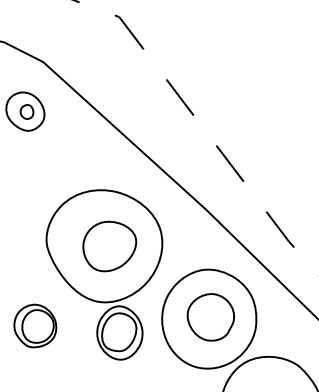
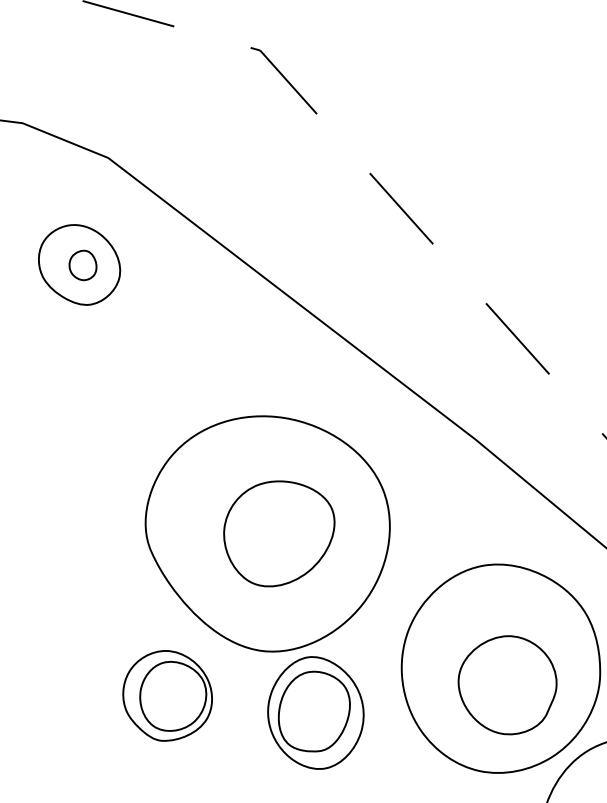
part: (210, 317) -> (507, 685), moved
part: (35, 325) -> (167, 694), moved

